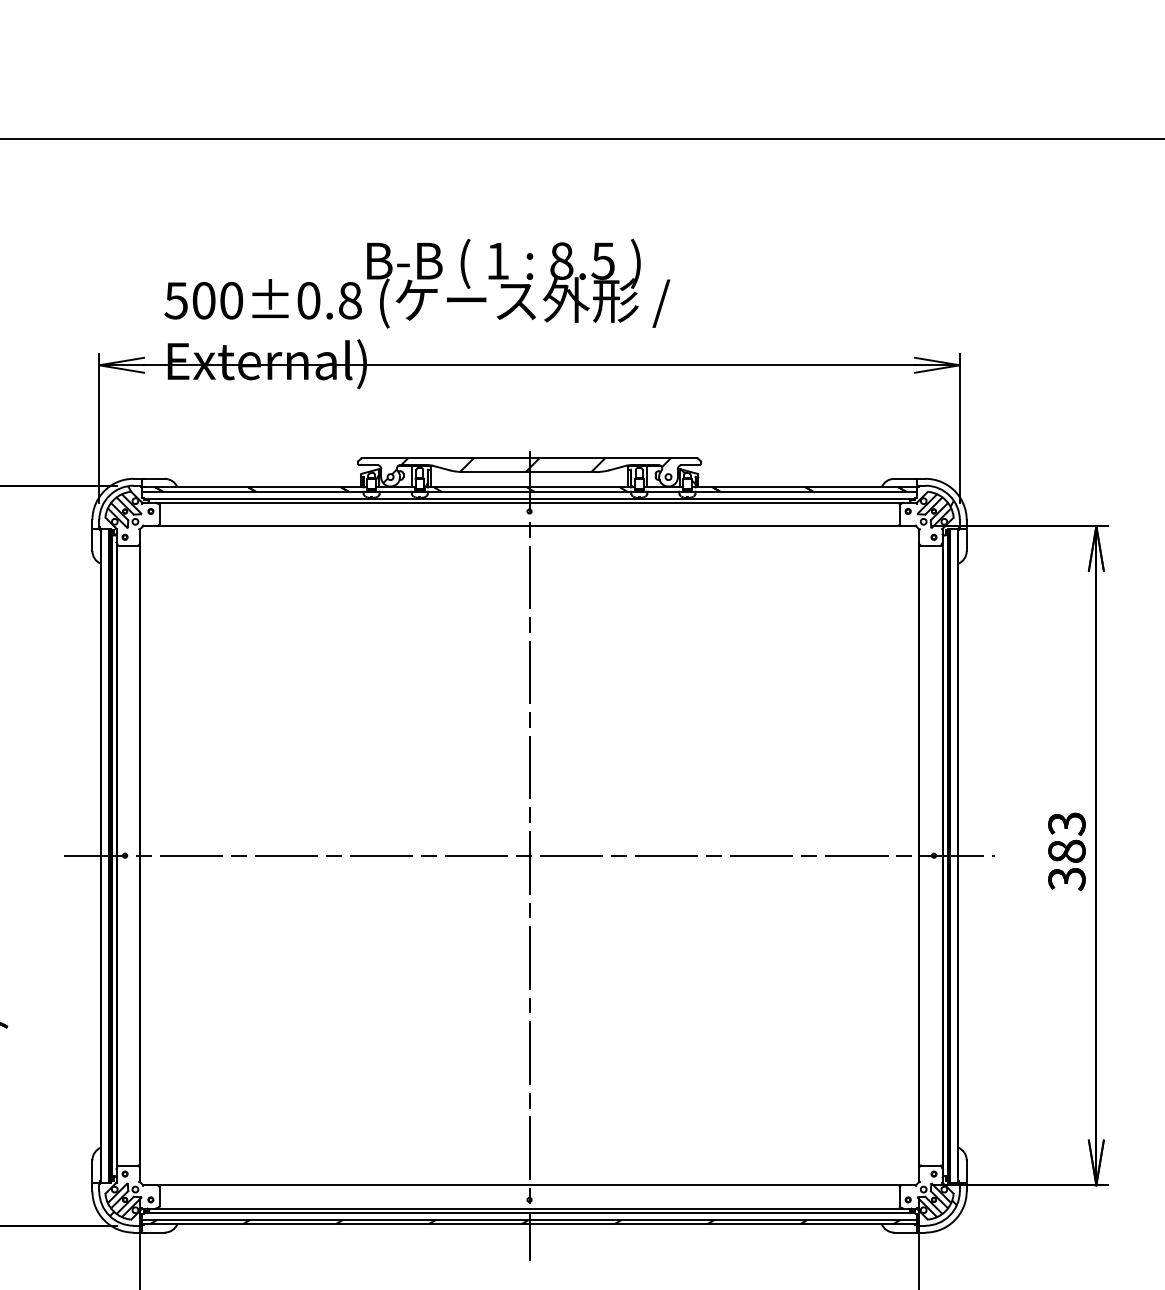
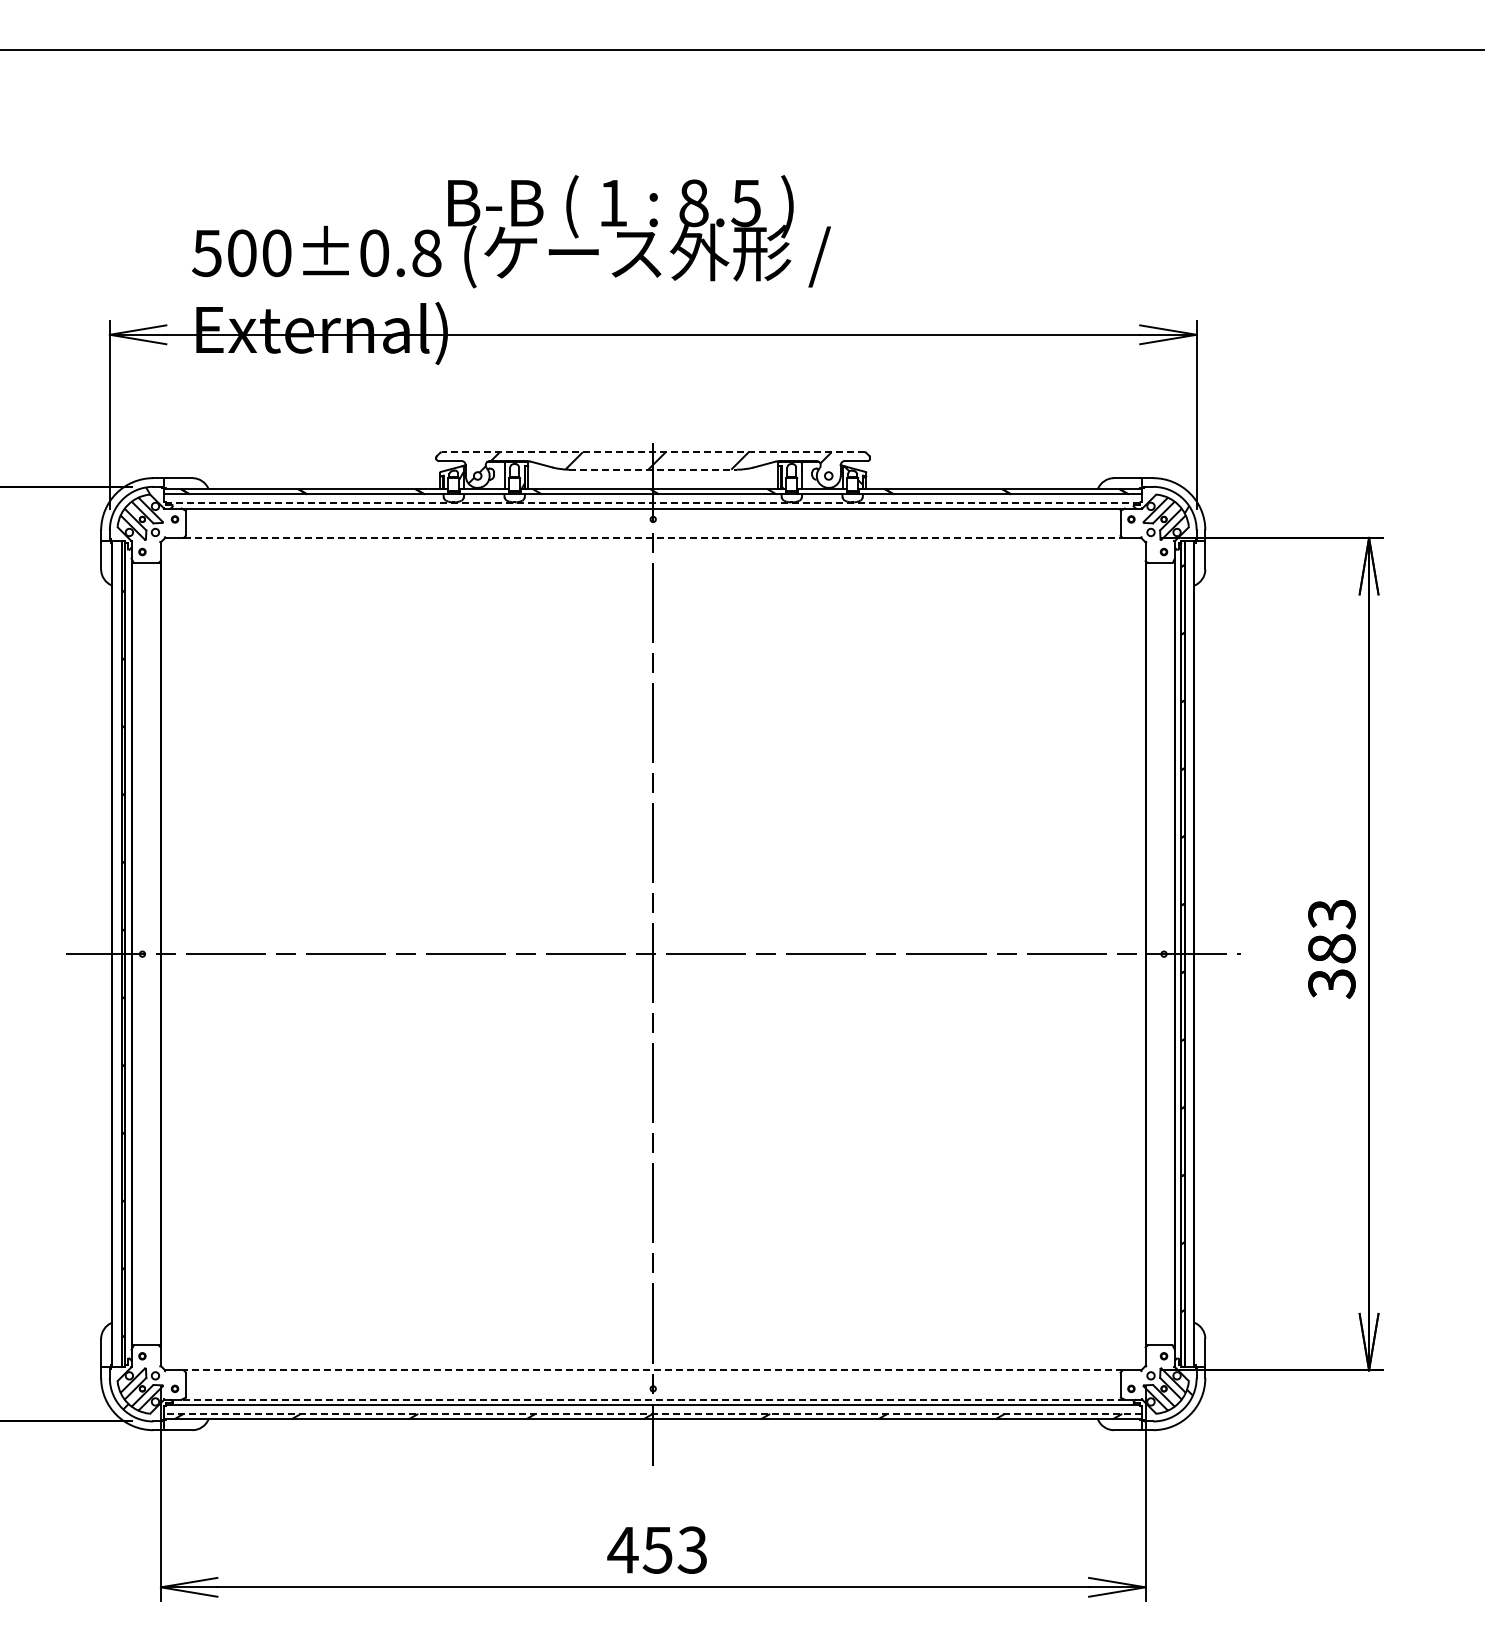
line: (529, 458) -> (653, 452), solid -> dashed
line: (529, 471) -> (653, 469), solid -> dashed
line: (529, 498) -> (653, 503), solid -> dashed
line: (529, 525) -> (653, 537), solid -> dashed
line: (529, 1185) -> (653, 1370), solid -> dashed
line: (529, 1208) -> (653, 1399), solid -> dashed
line: (528, 1219) -> (652, 1413), solid -> dashed

